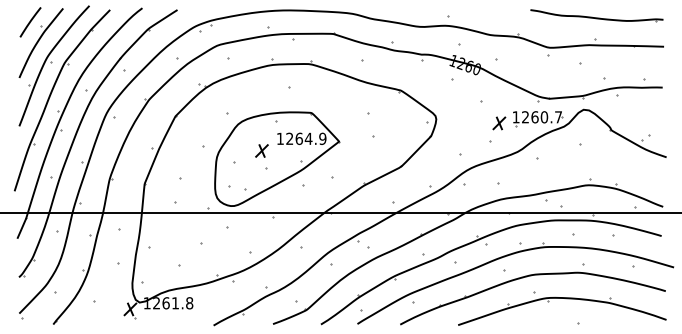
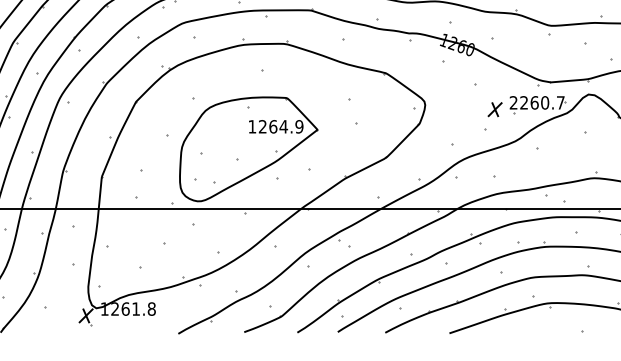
text: (515, 117) -> (513, 103), 1260.7 -> 2260.7
part: (261, 150) -> (231, 139), removed

